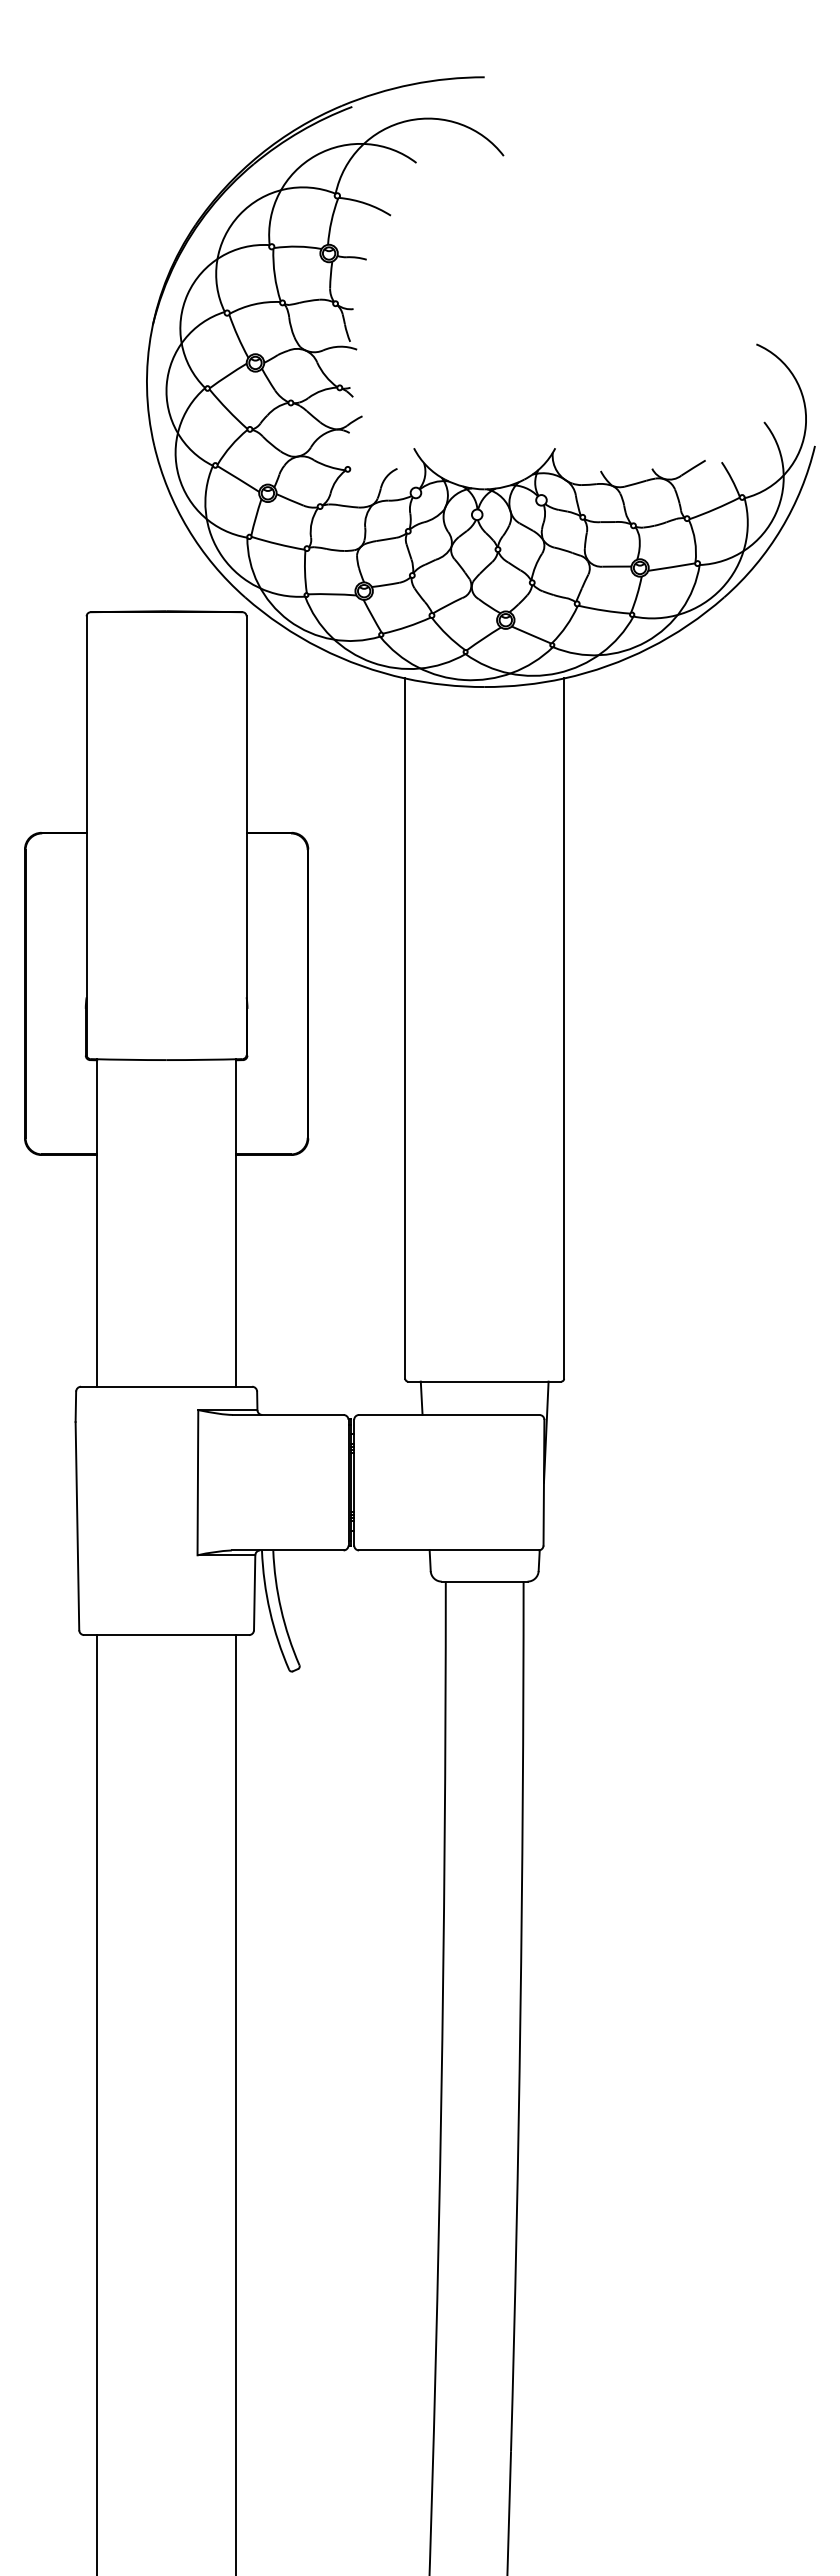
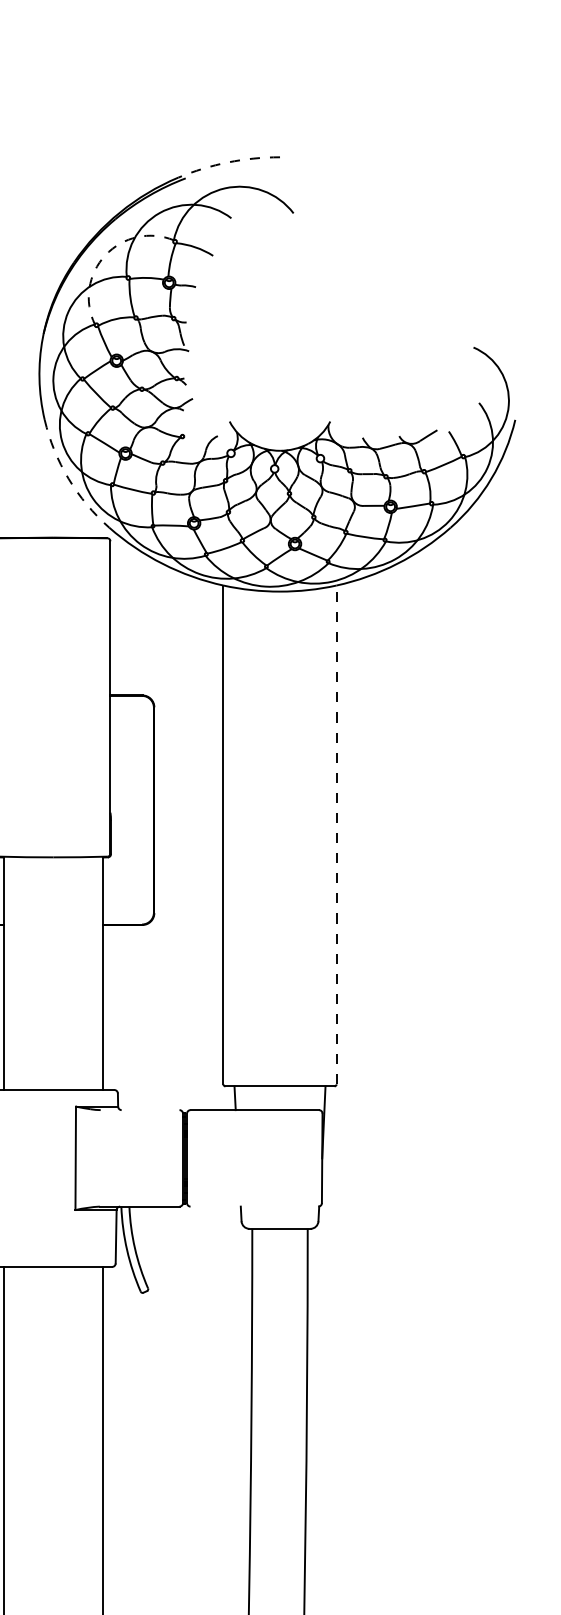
arc: (411, 84) -> (227, 162), solid -> dashed
arc: (239, 214) -> (105, 255), solid -> dashed
arc: (187, 528) -> (68, 478), solid -> dashed
line: (564, 1028) -> (336, 834), solid -> dashed
line: (287, 1414) -> (139, 1109), removed
line: (448, 1550) -> (254, 1206), removed

